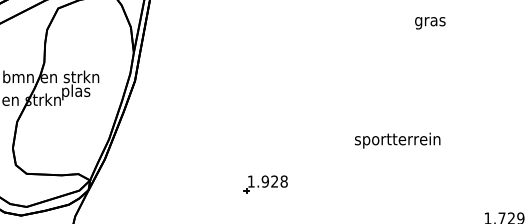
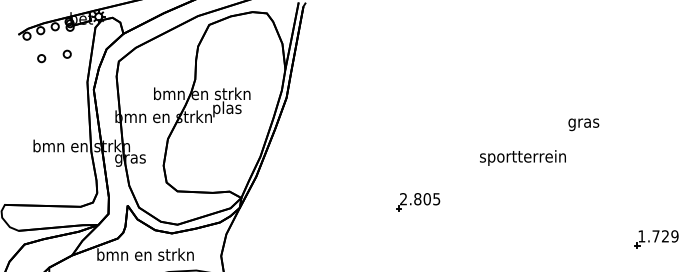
text: (429, 22) -> (583, 124), moved
text: (397, 140) -> (522, 157), moved
text: (268, 181) -> (420, 199), 1.928 -> 2.805

